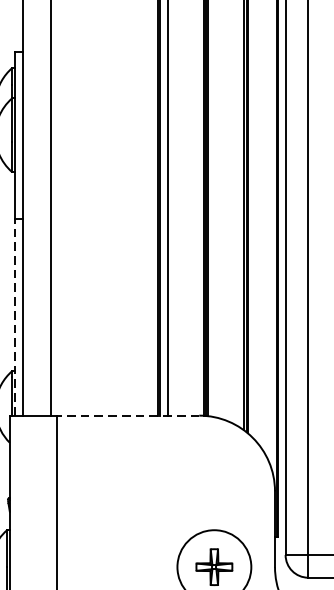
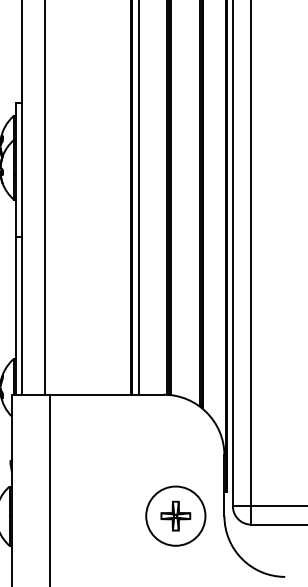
line: (14, 316) -> (15, 315), dashed -> solid
line: (127, 415) -> (106, 394), dashed -> solid

